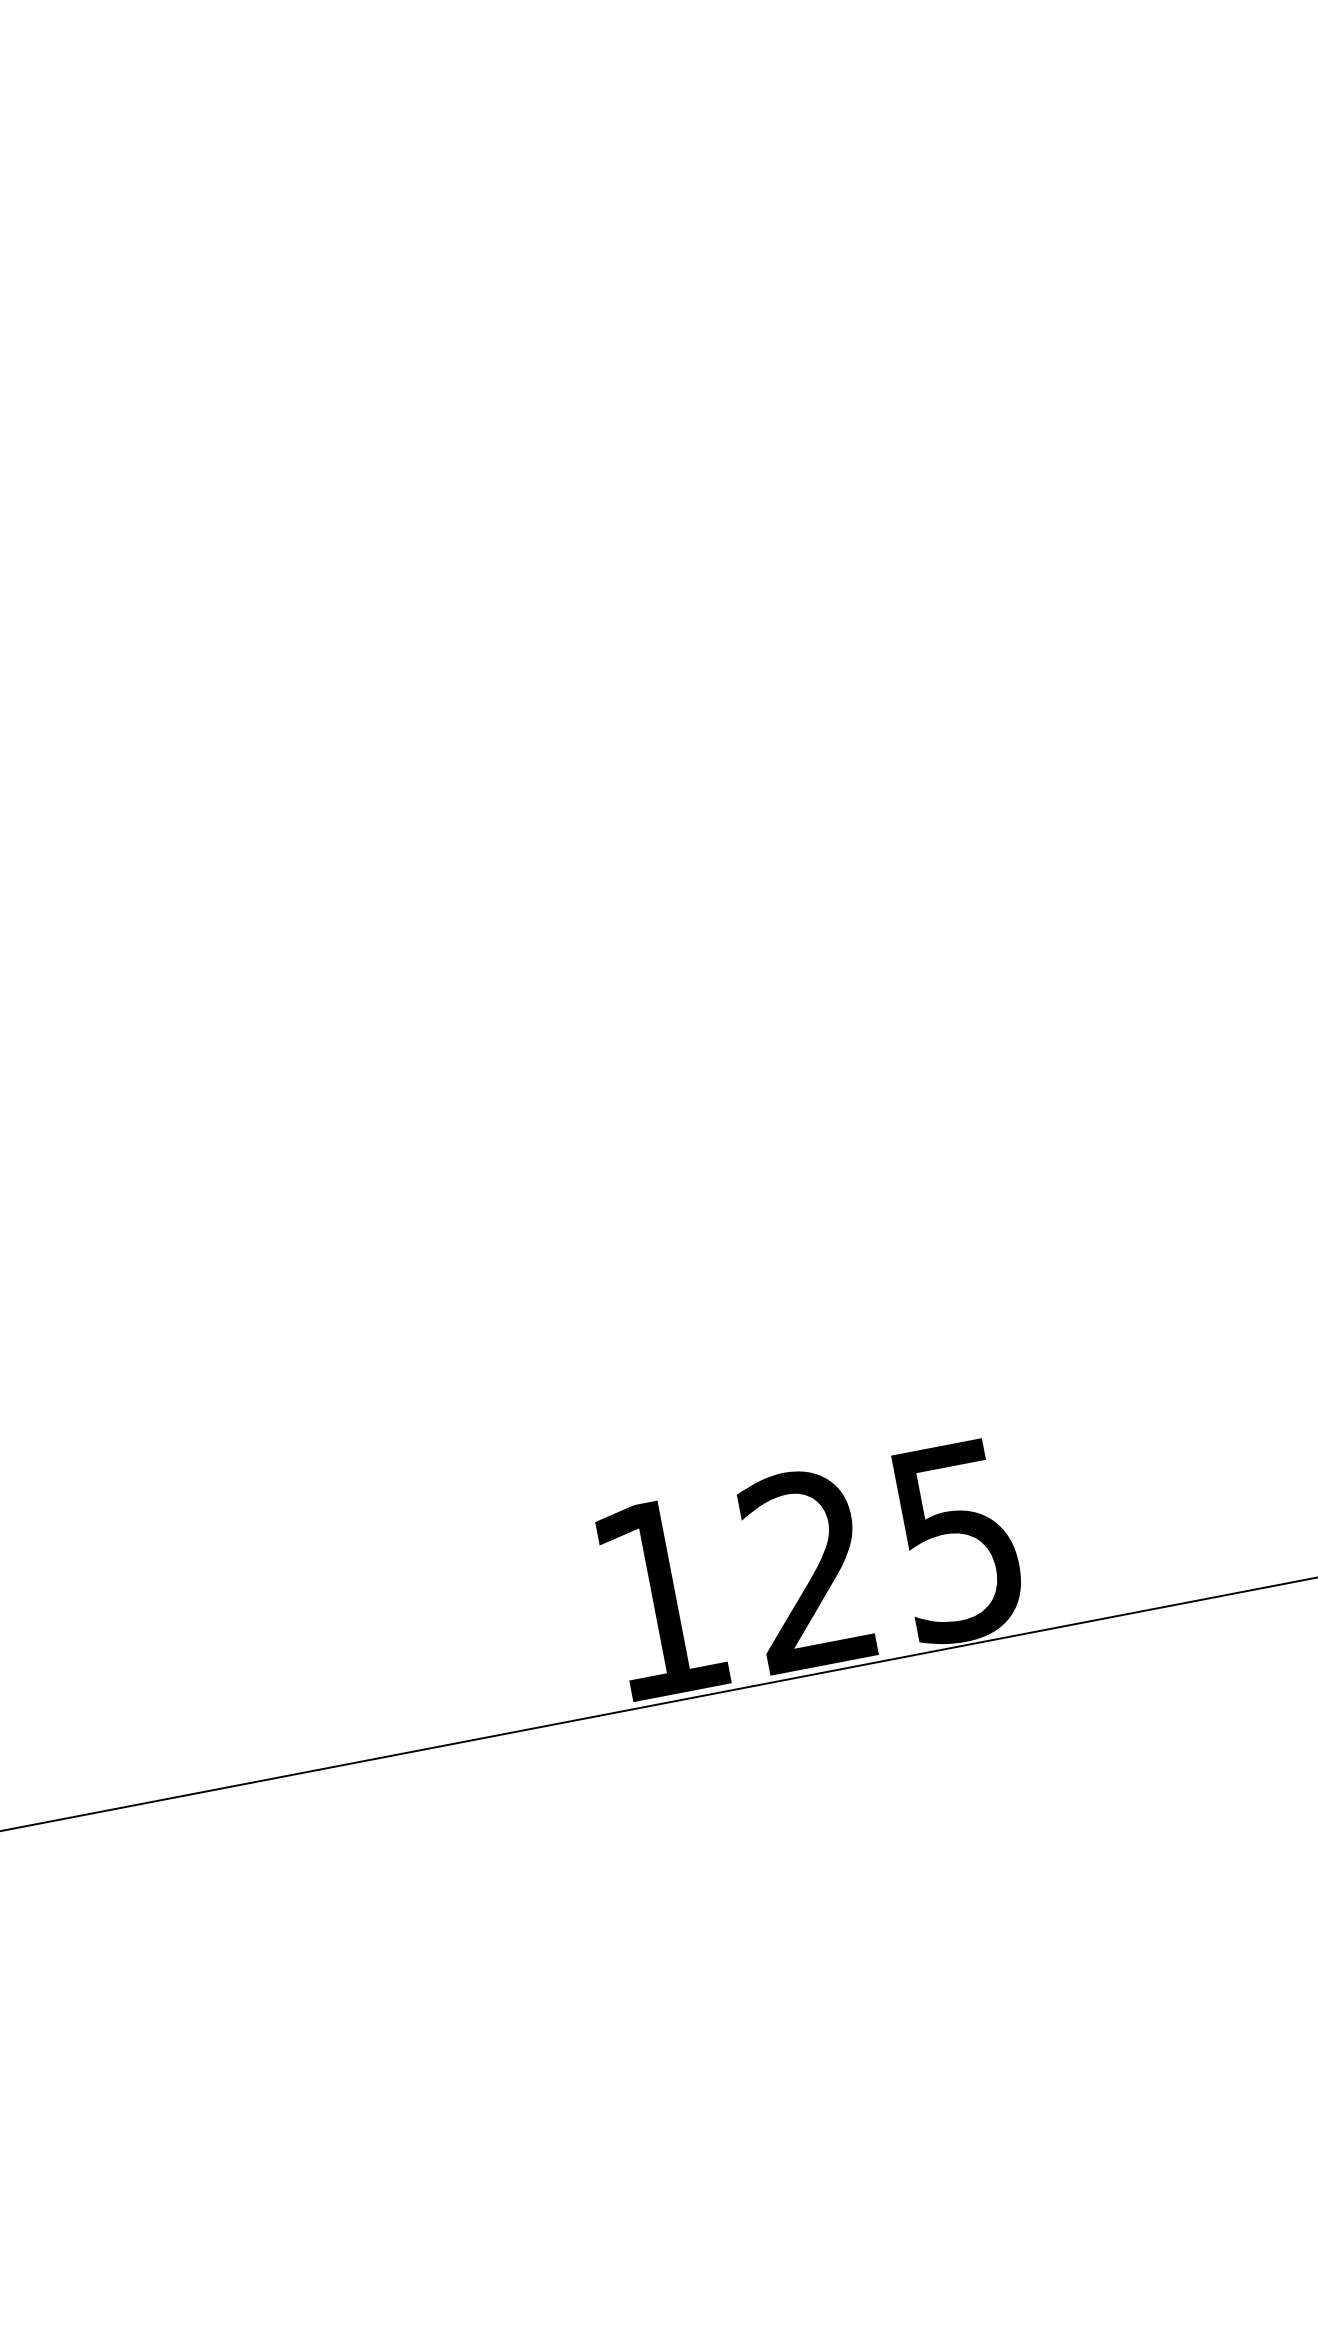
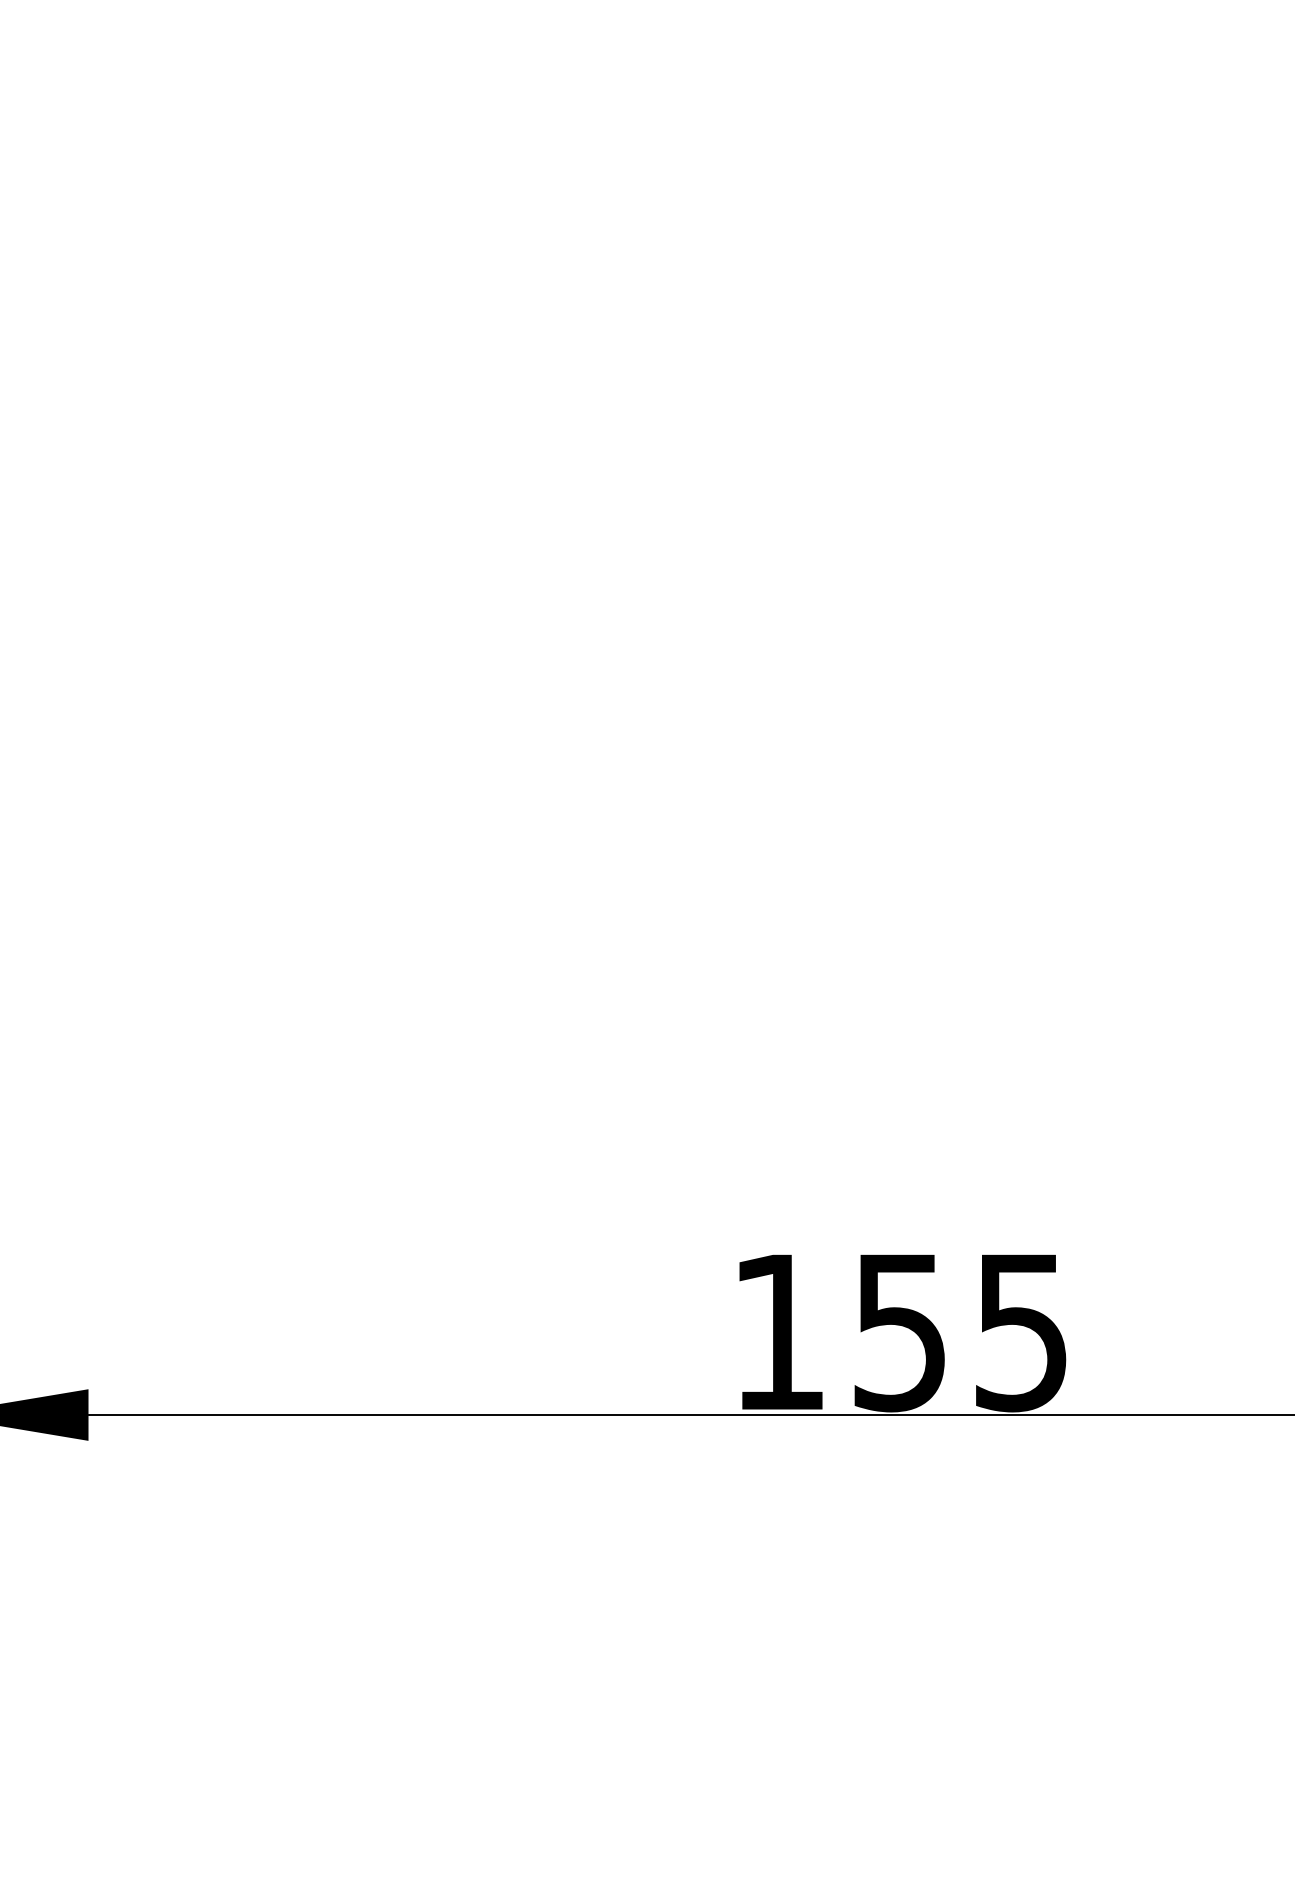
text: (808, 1570) -> (899, 1332), 125 -> 155

